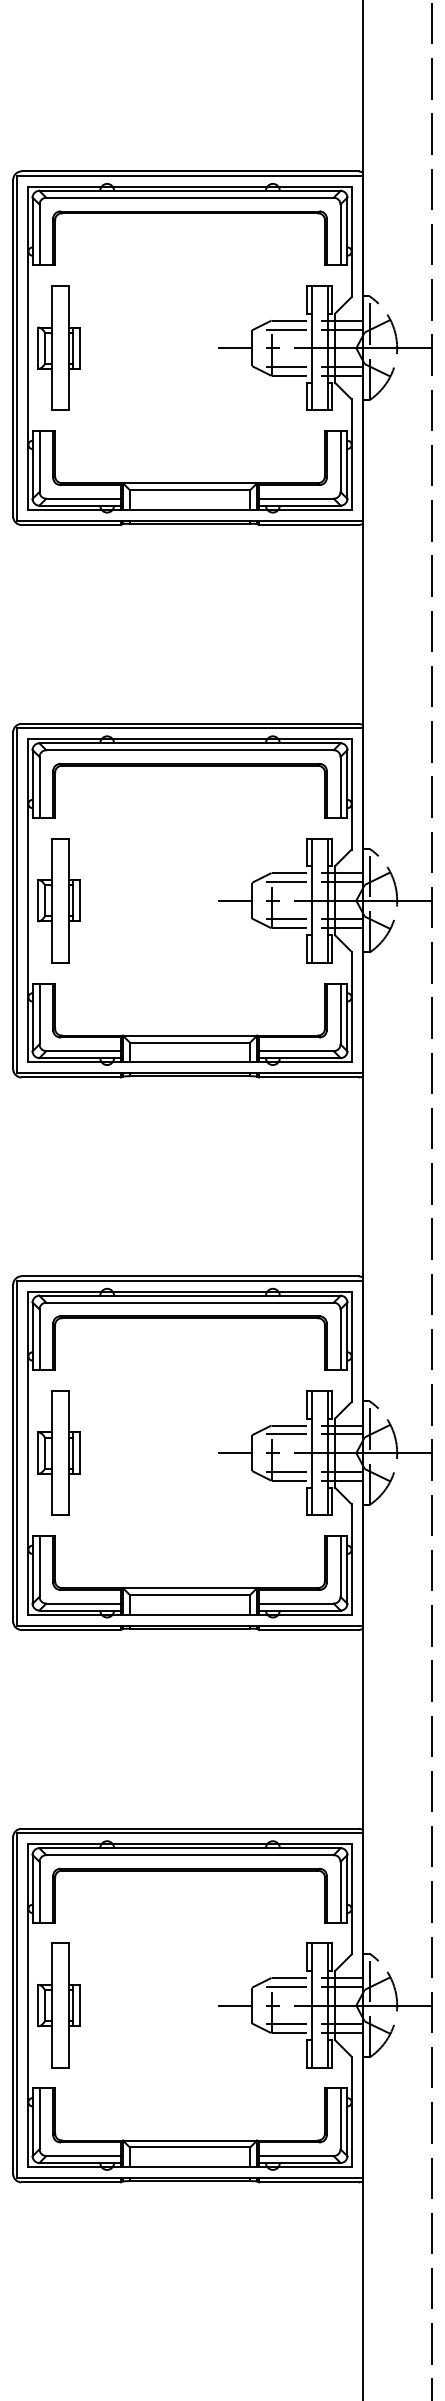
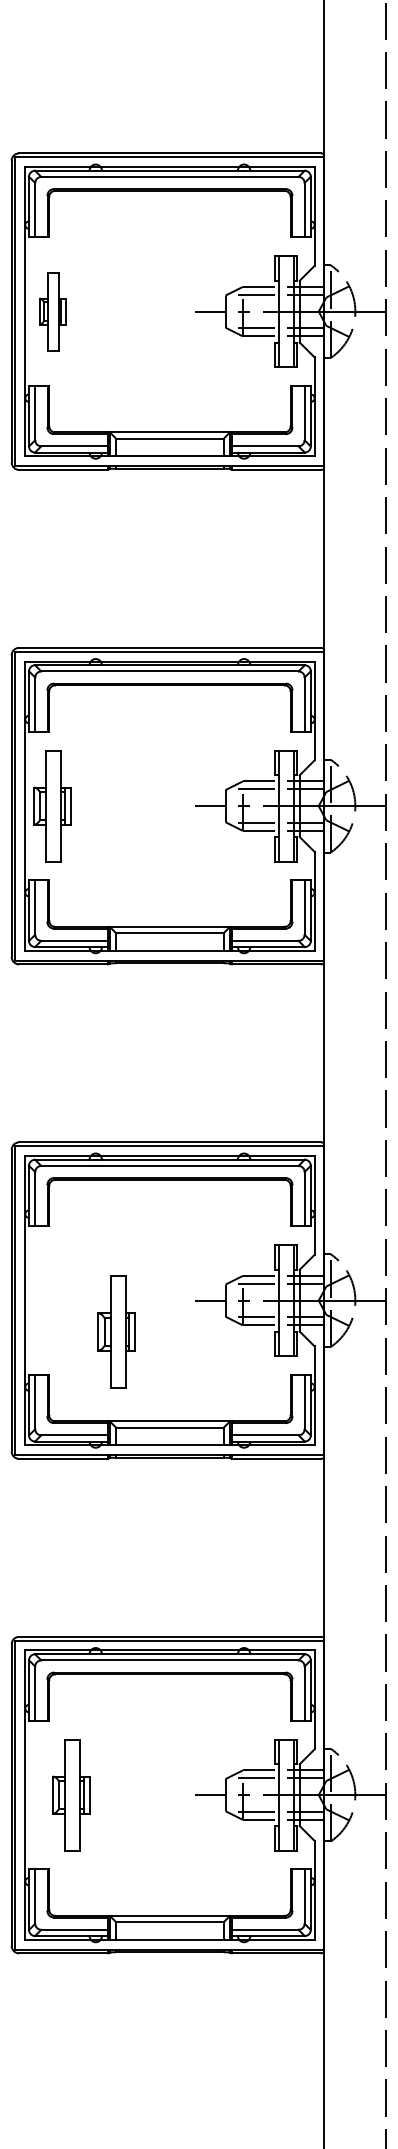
part: (58, 347) -> (52, 310), size x0.7
part: (58, 1452) -> (116, 1331), moved
part: (58, 2005) -> (71, 1795), moved

